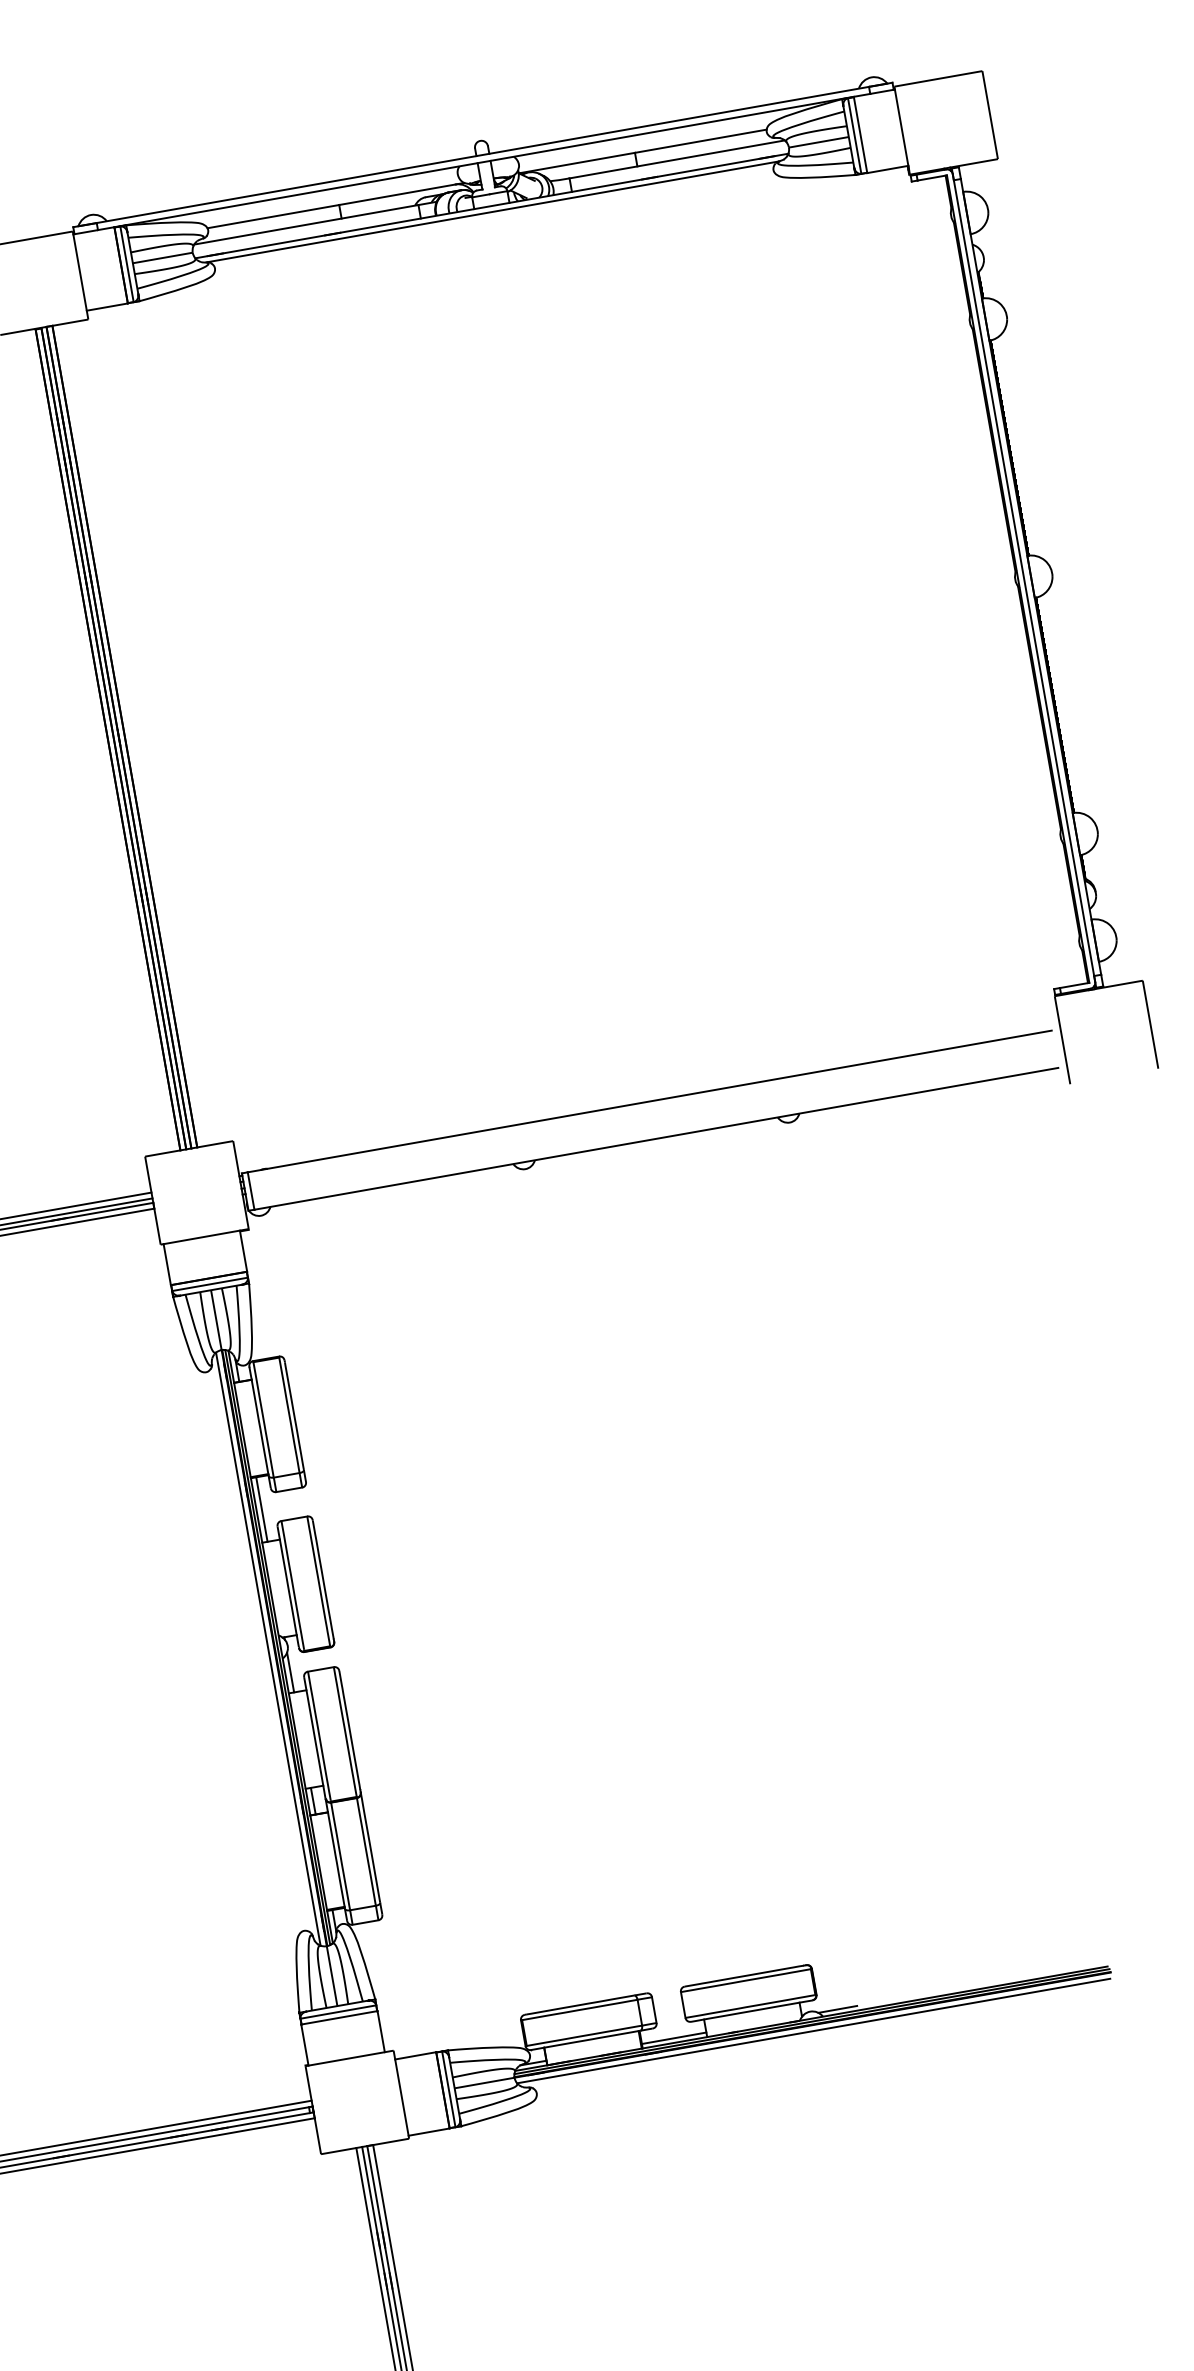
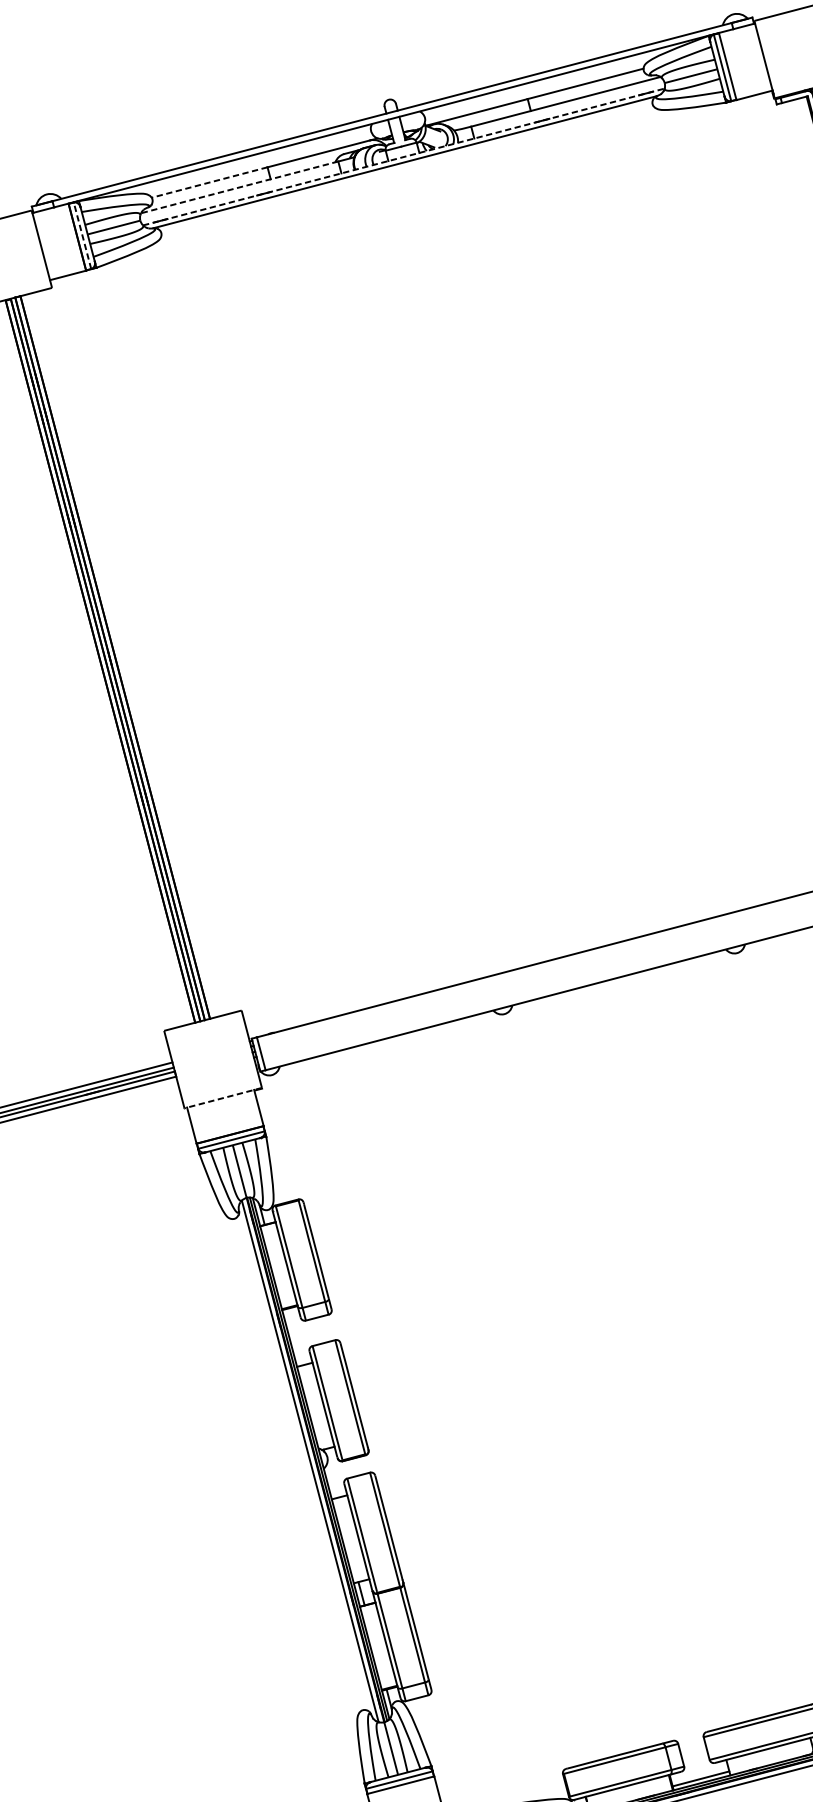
line: (492, 205) -> (404, 156), solid -> dashed
line: (273, 216) -> (209, 182), solid -> dashed
line: (306, 224) -> (239, 187), solid -> dashed
line: (126, 263) -> (82, 235), solid -> dashed
line: (203, 1237) -> (222, 1098), solid -> dashed
line: (261, 1509) -> (293, 1337), removed
line: (290, 1672) -> (331, 1480), removed

